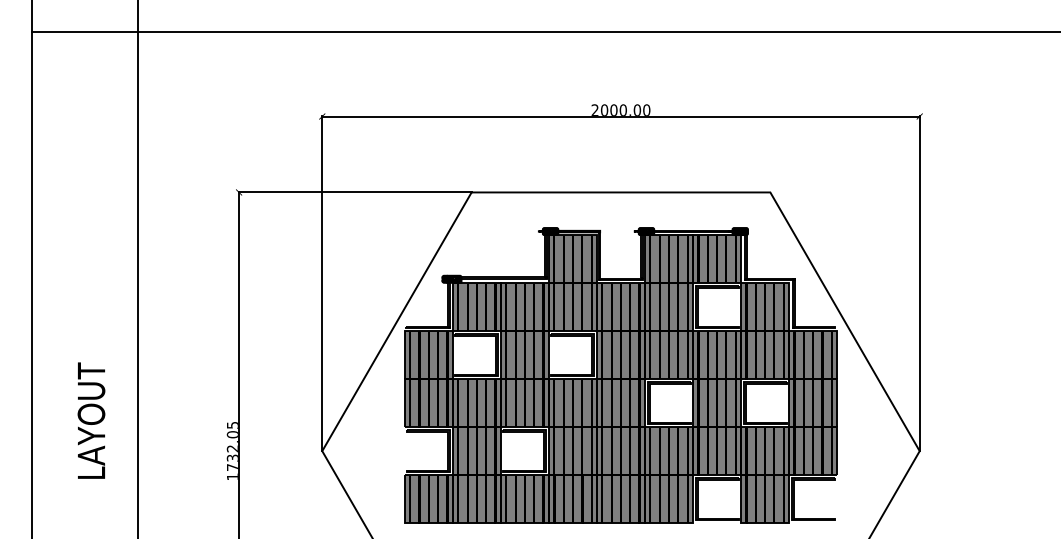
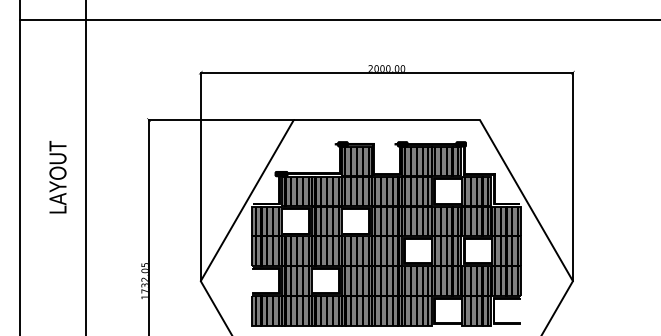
text: (90, 419) -> (57, 176), moved

